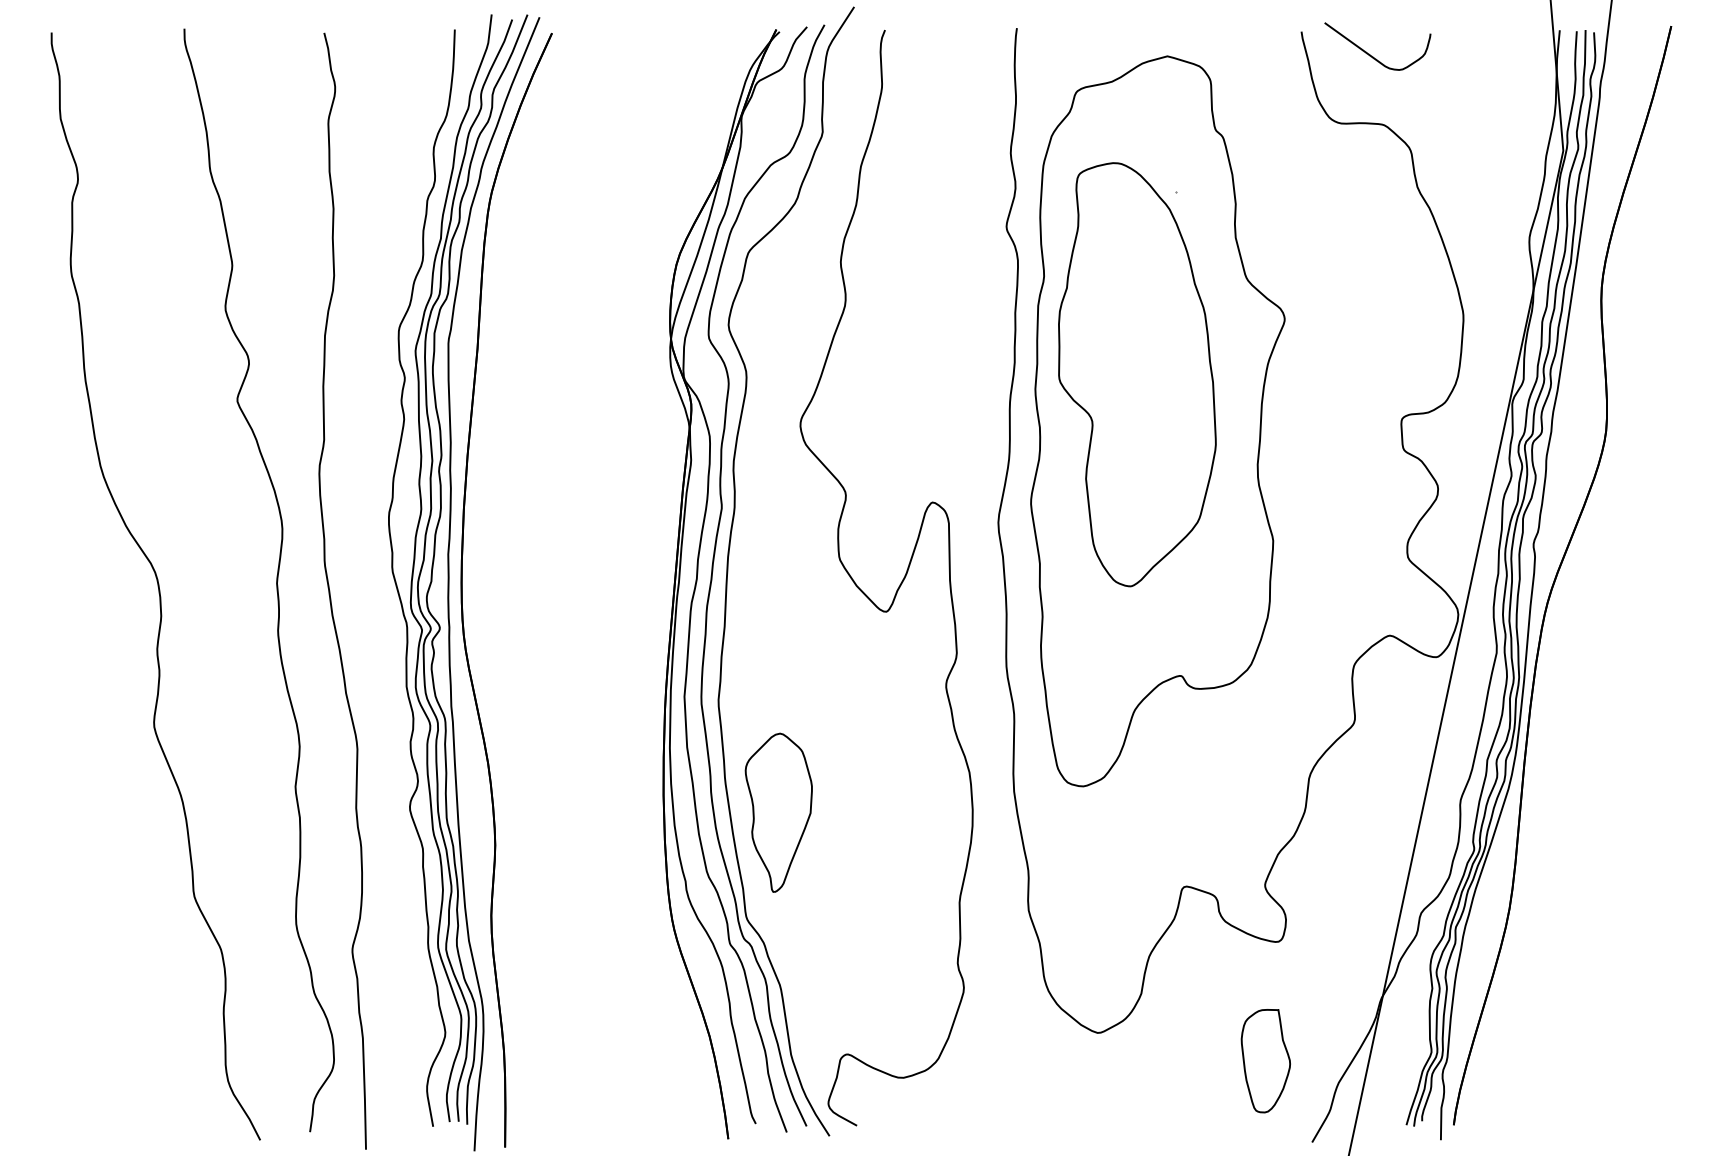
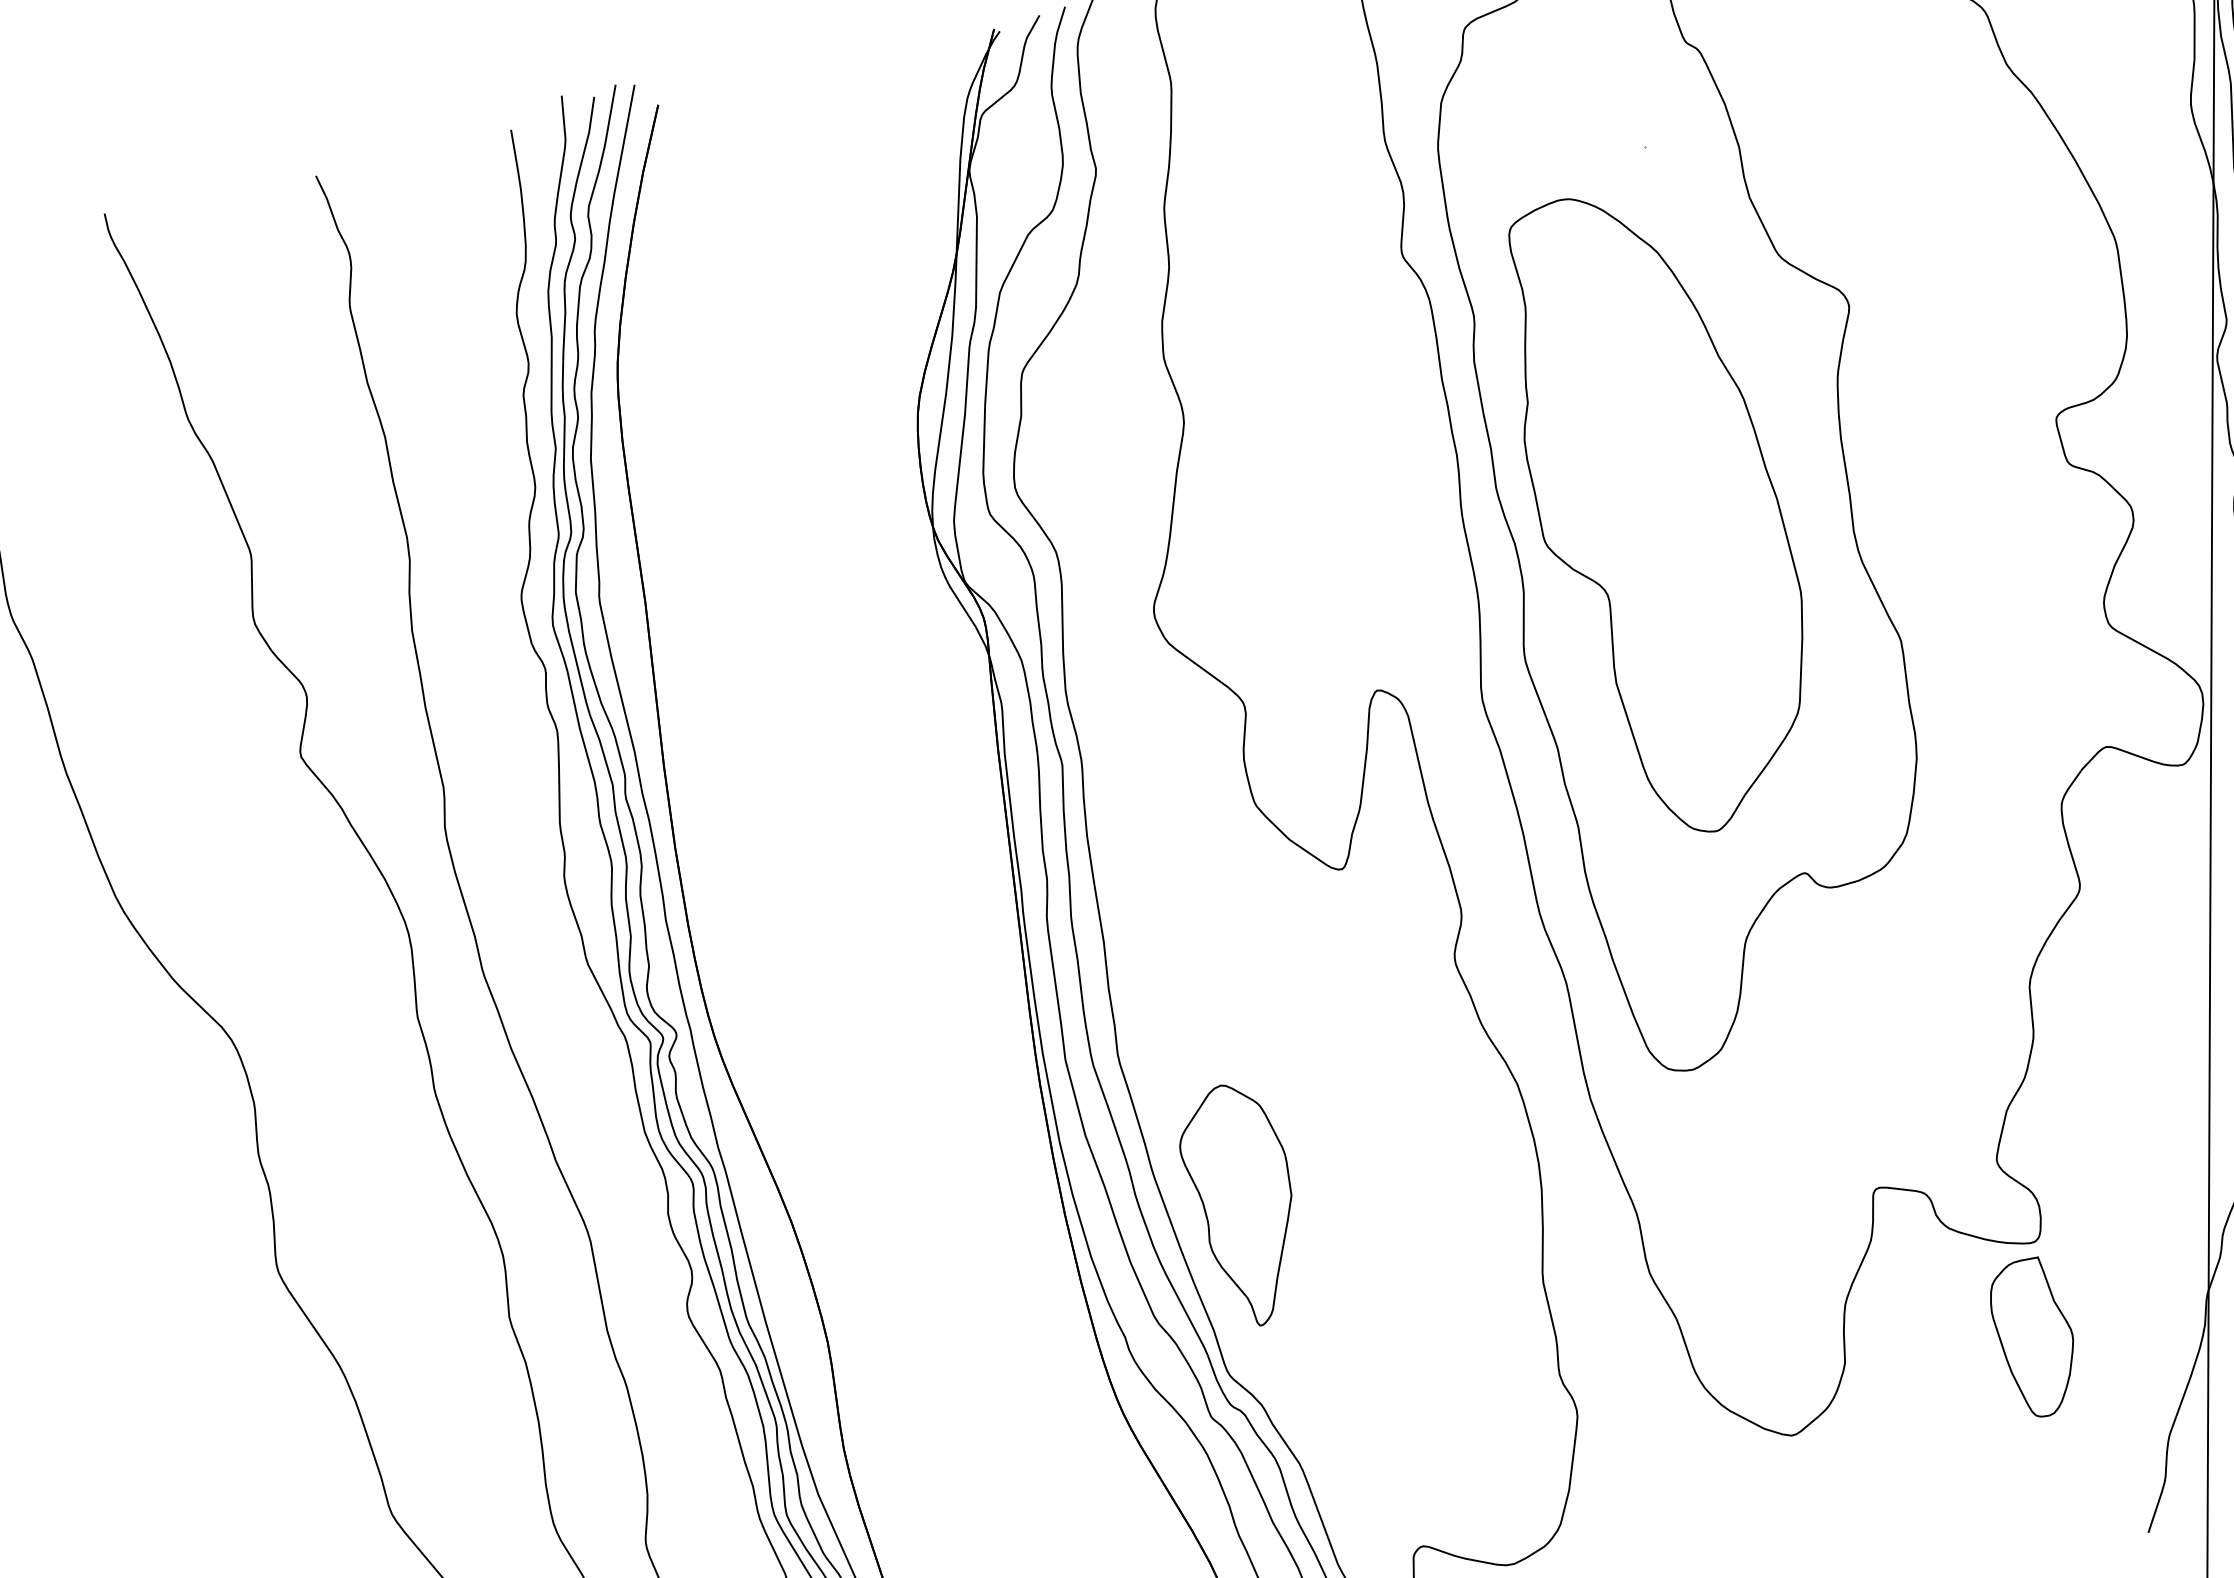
part: (1137, 374) -> (1660, 510), moved
part: (1265, 1061) -> (2034, 1338), moved

